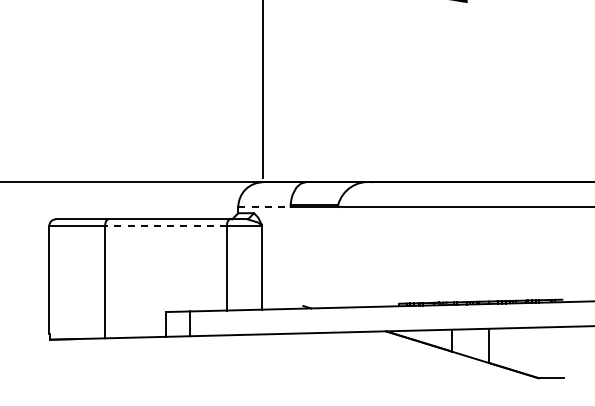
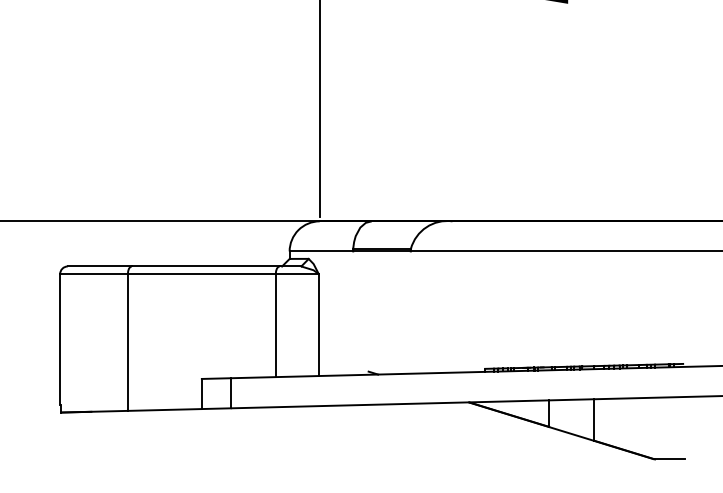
line: (265, 207) -> (322, 251), dashed -> solid
line: (166, 225) -> (202, 273), dashed -> solid

